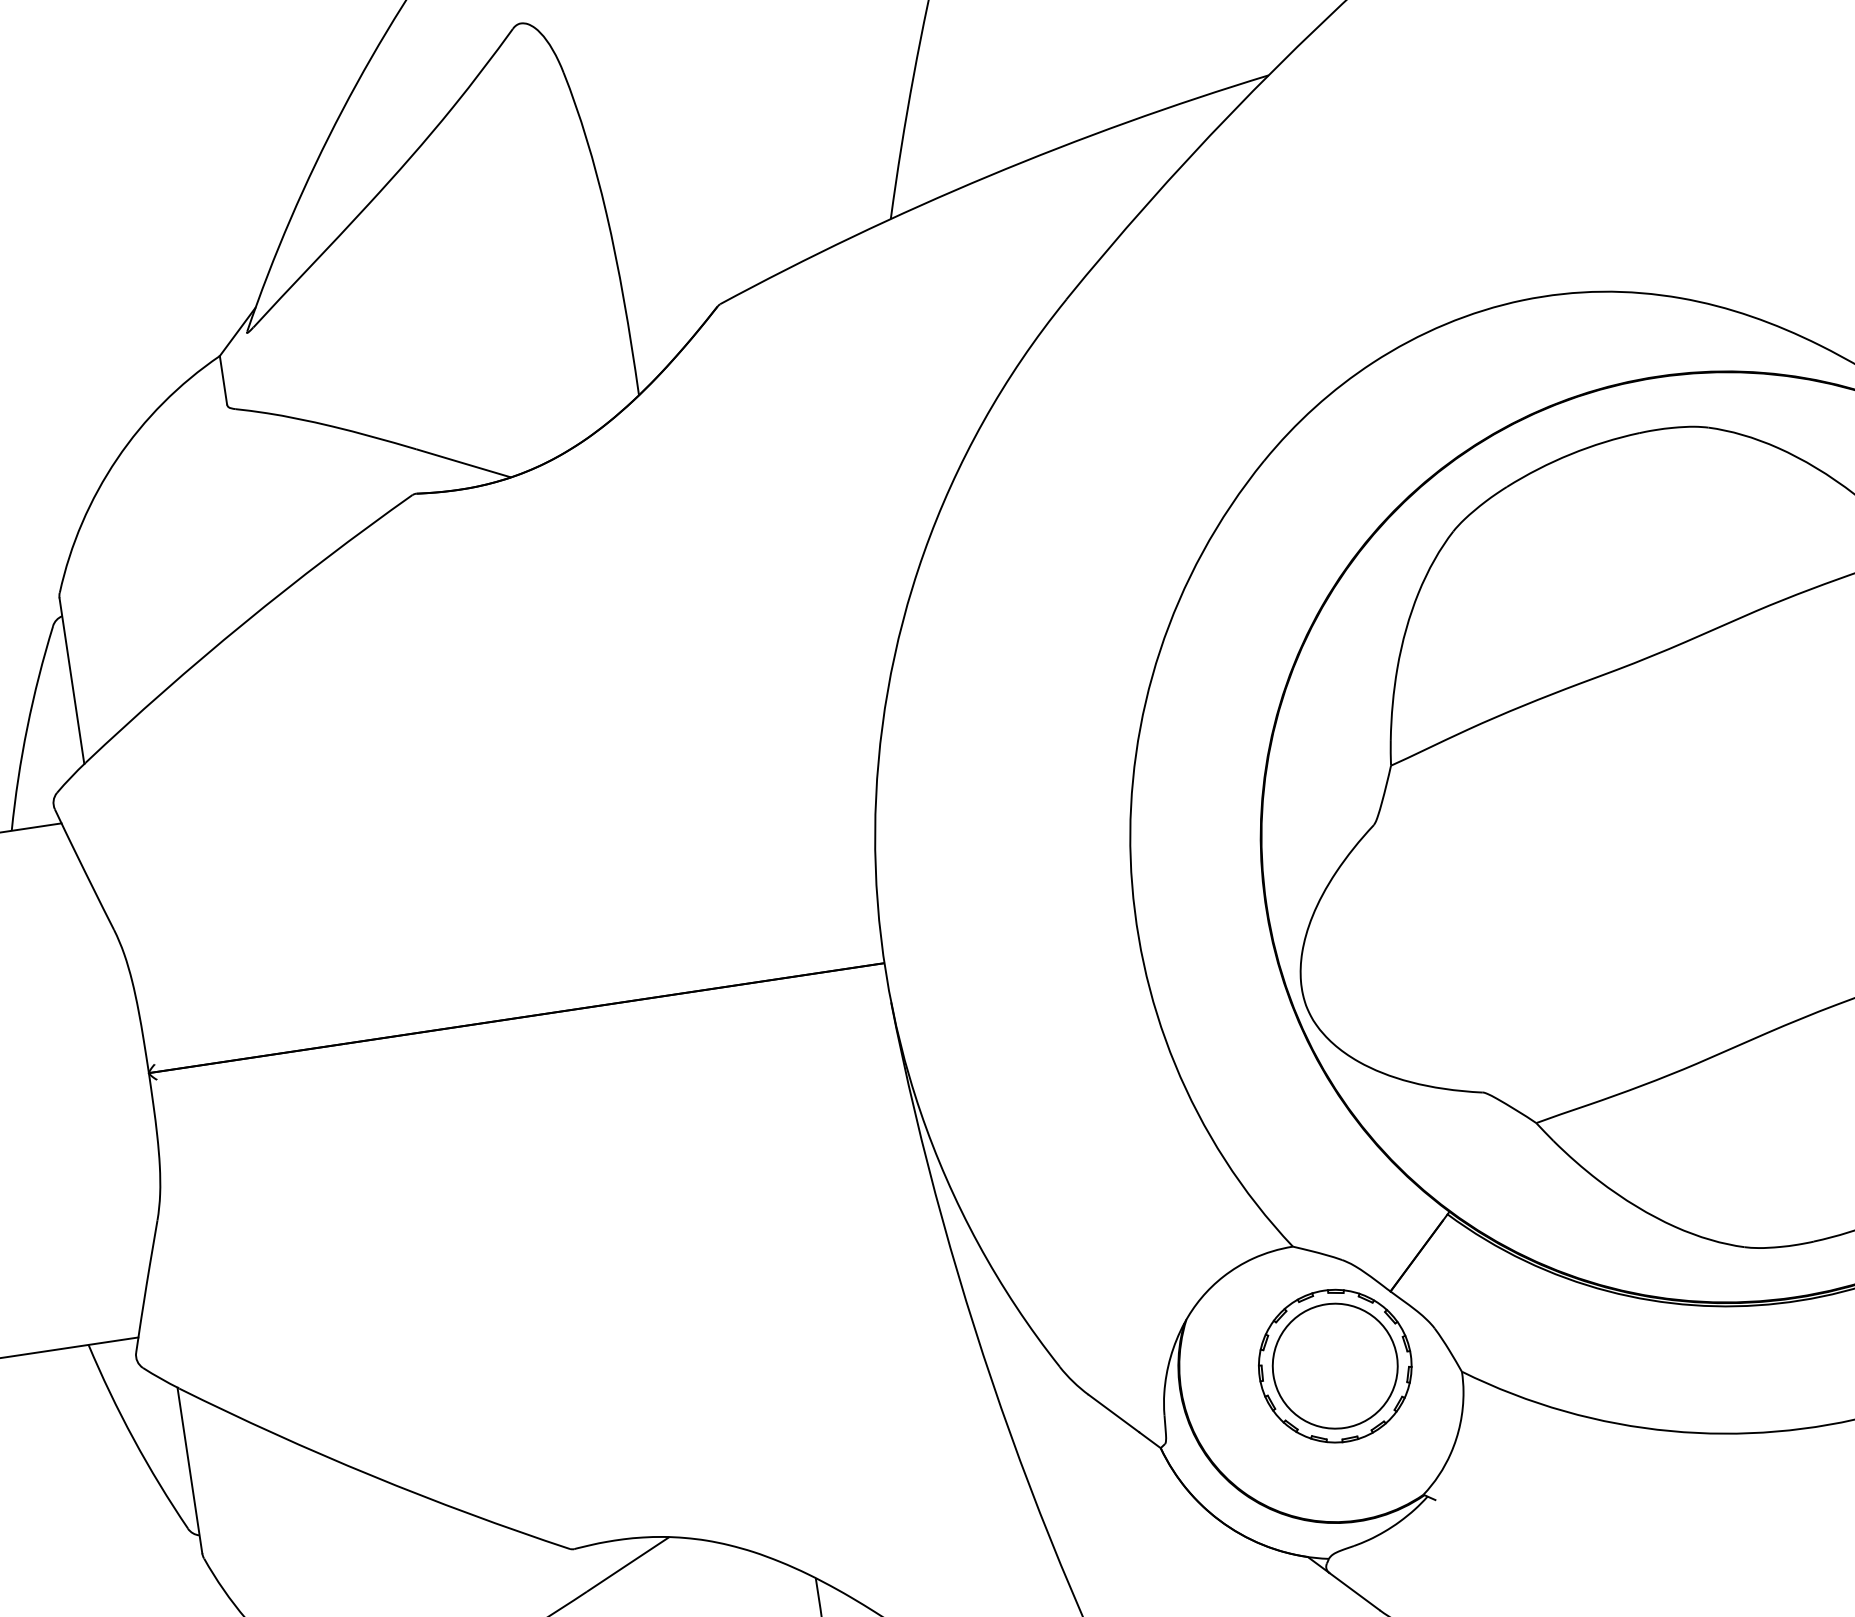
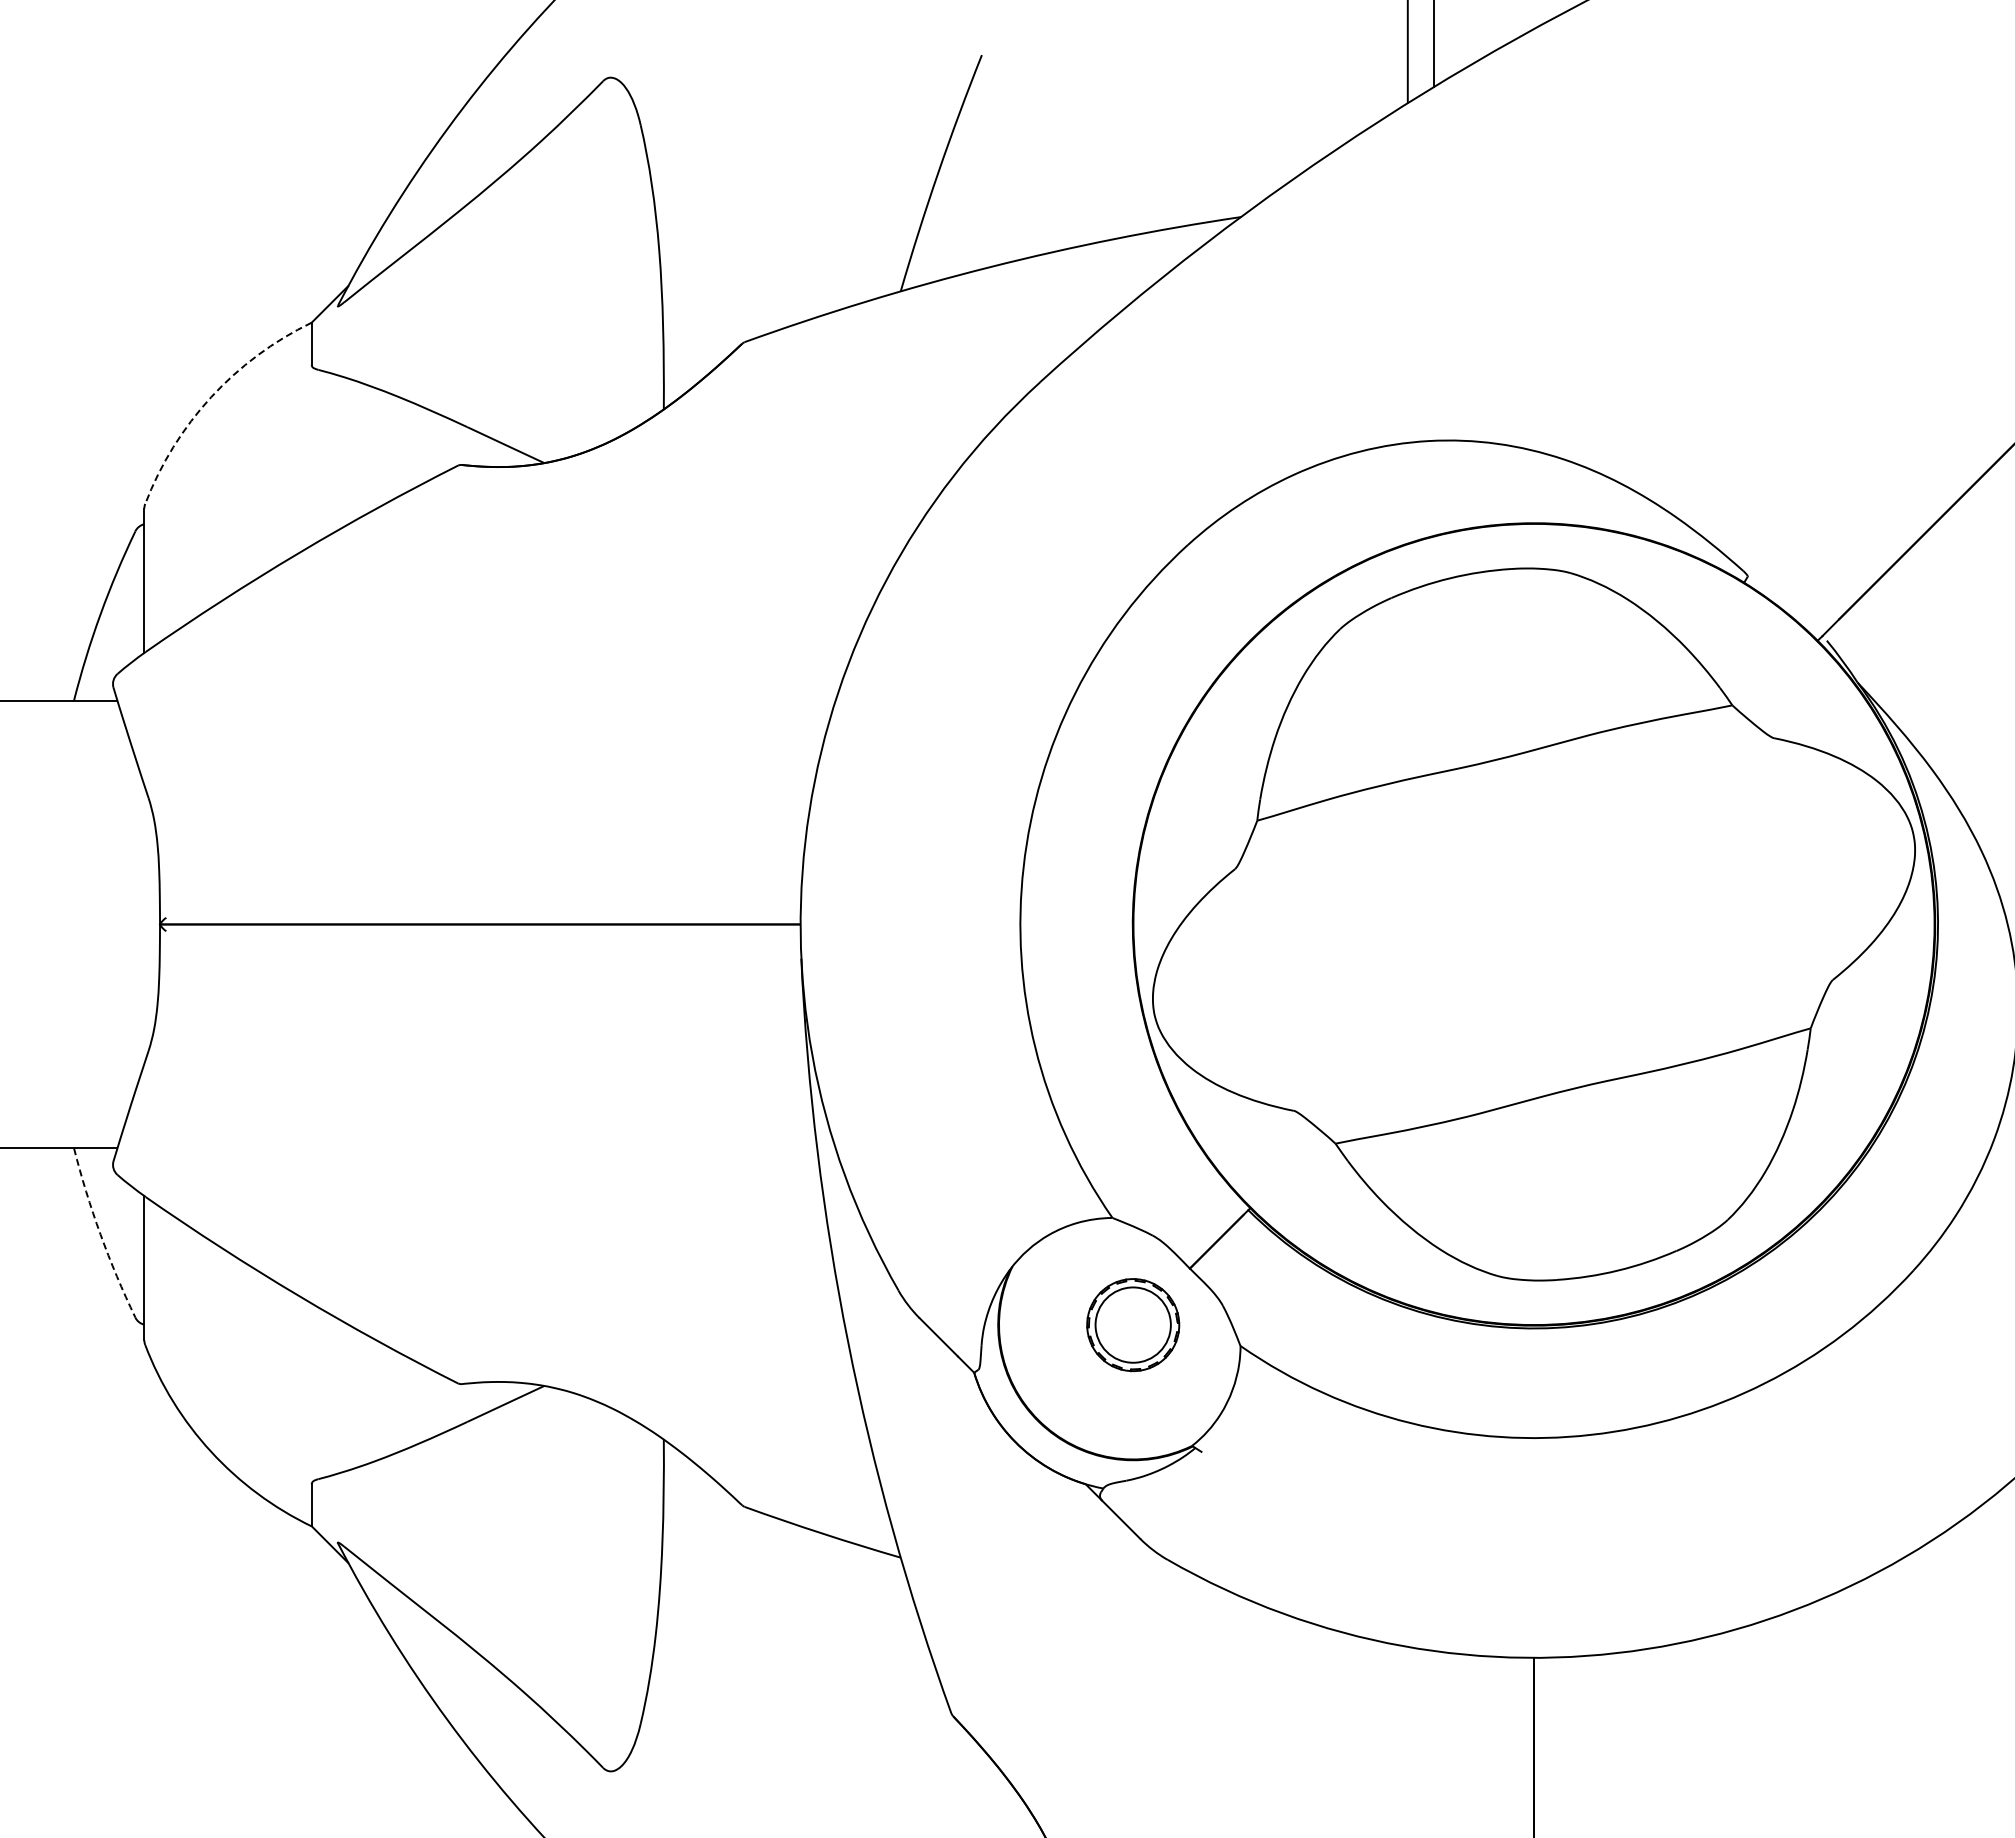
arc: (117, 459) -> (211, 397), solid -> dashed
part: (1334, 1365) -> (1132, 1324), size x0.7
arc: (133, 1439) -> (100, 1234), solid -> dashed

